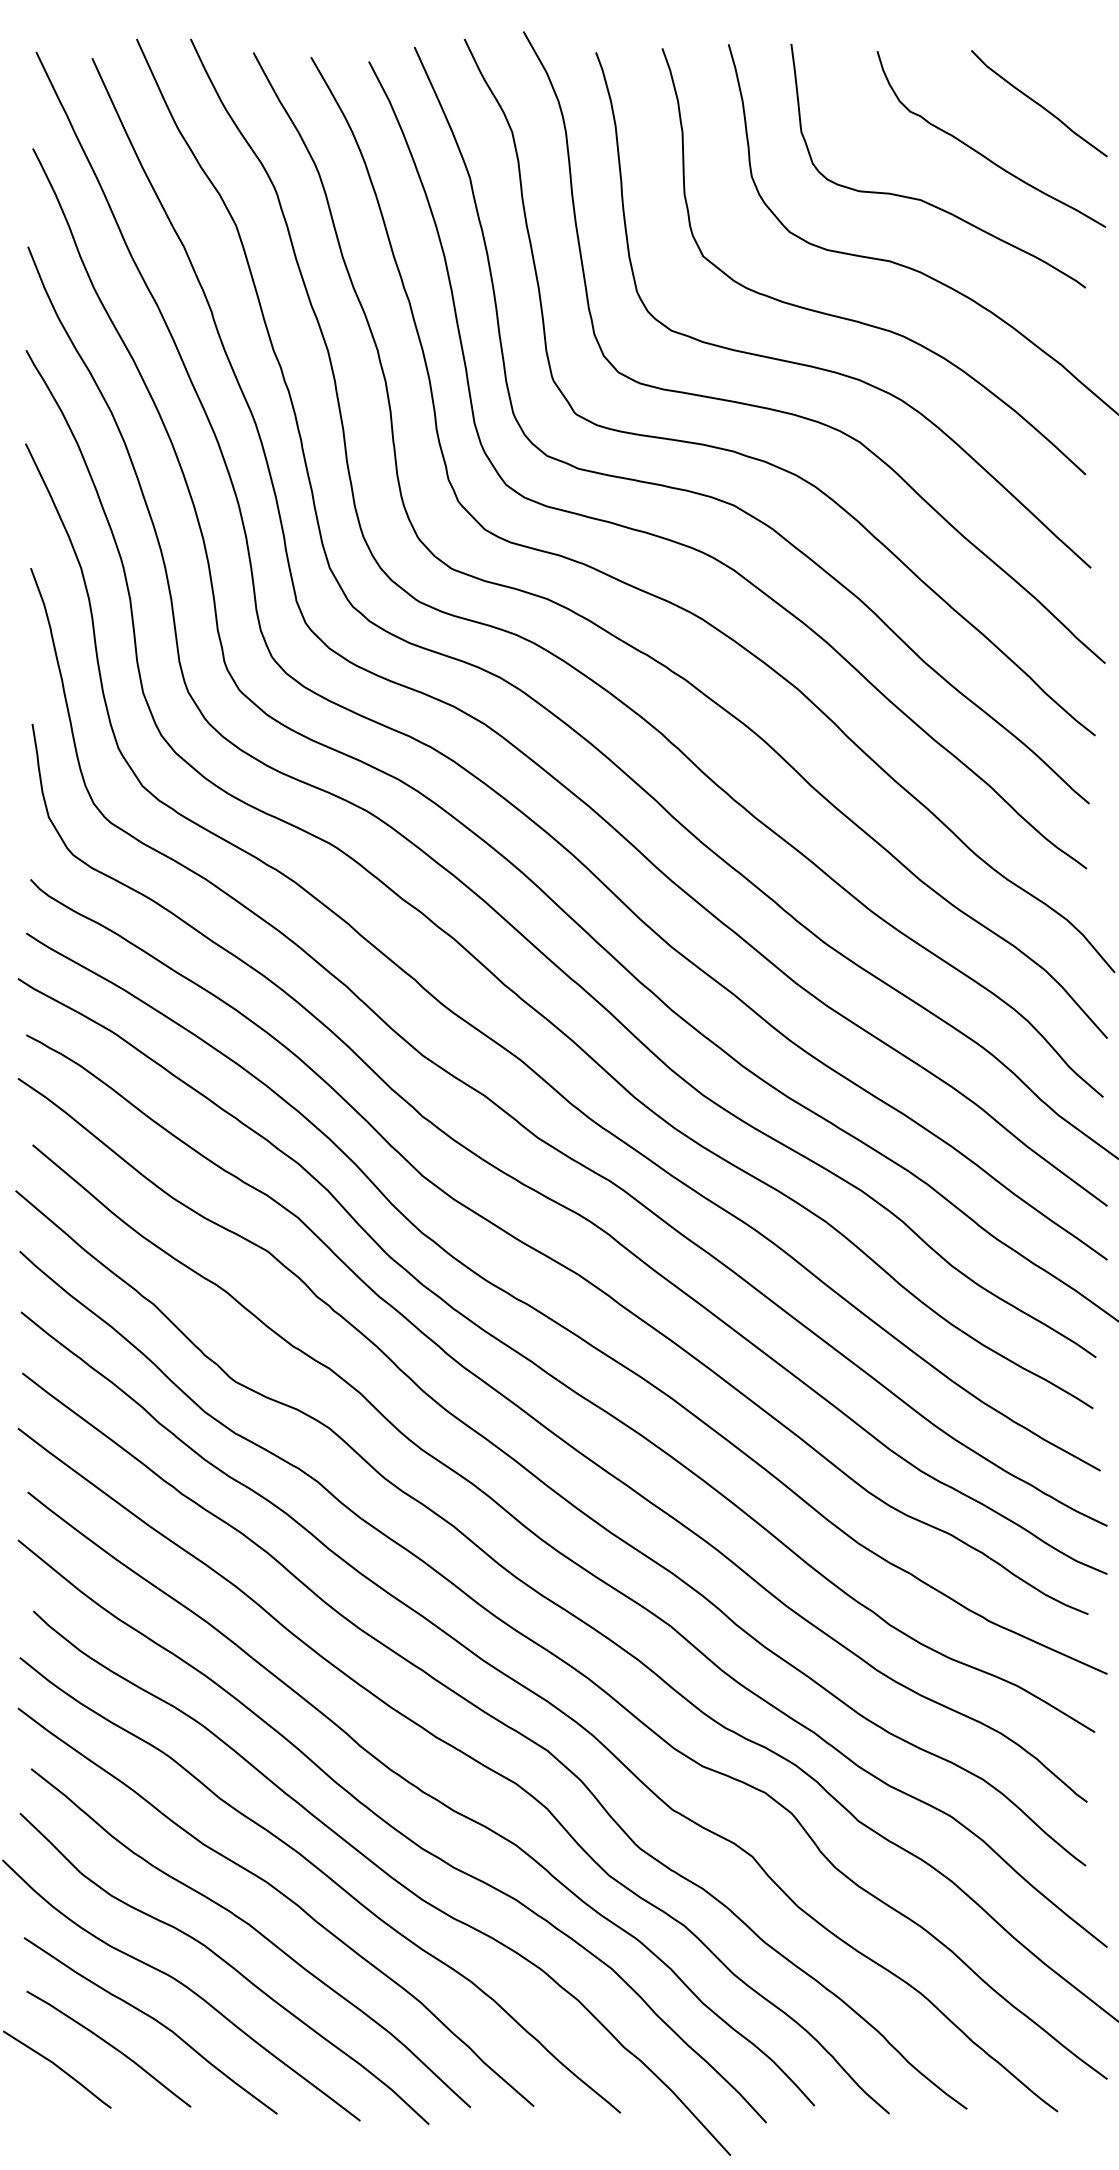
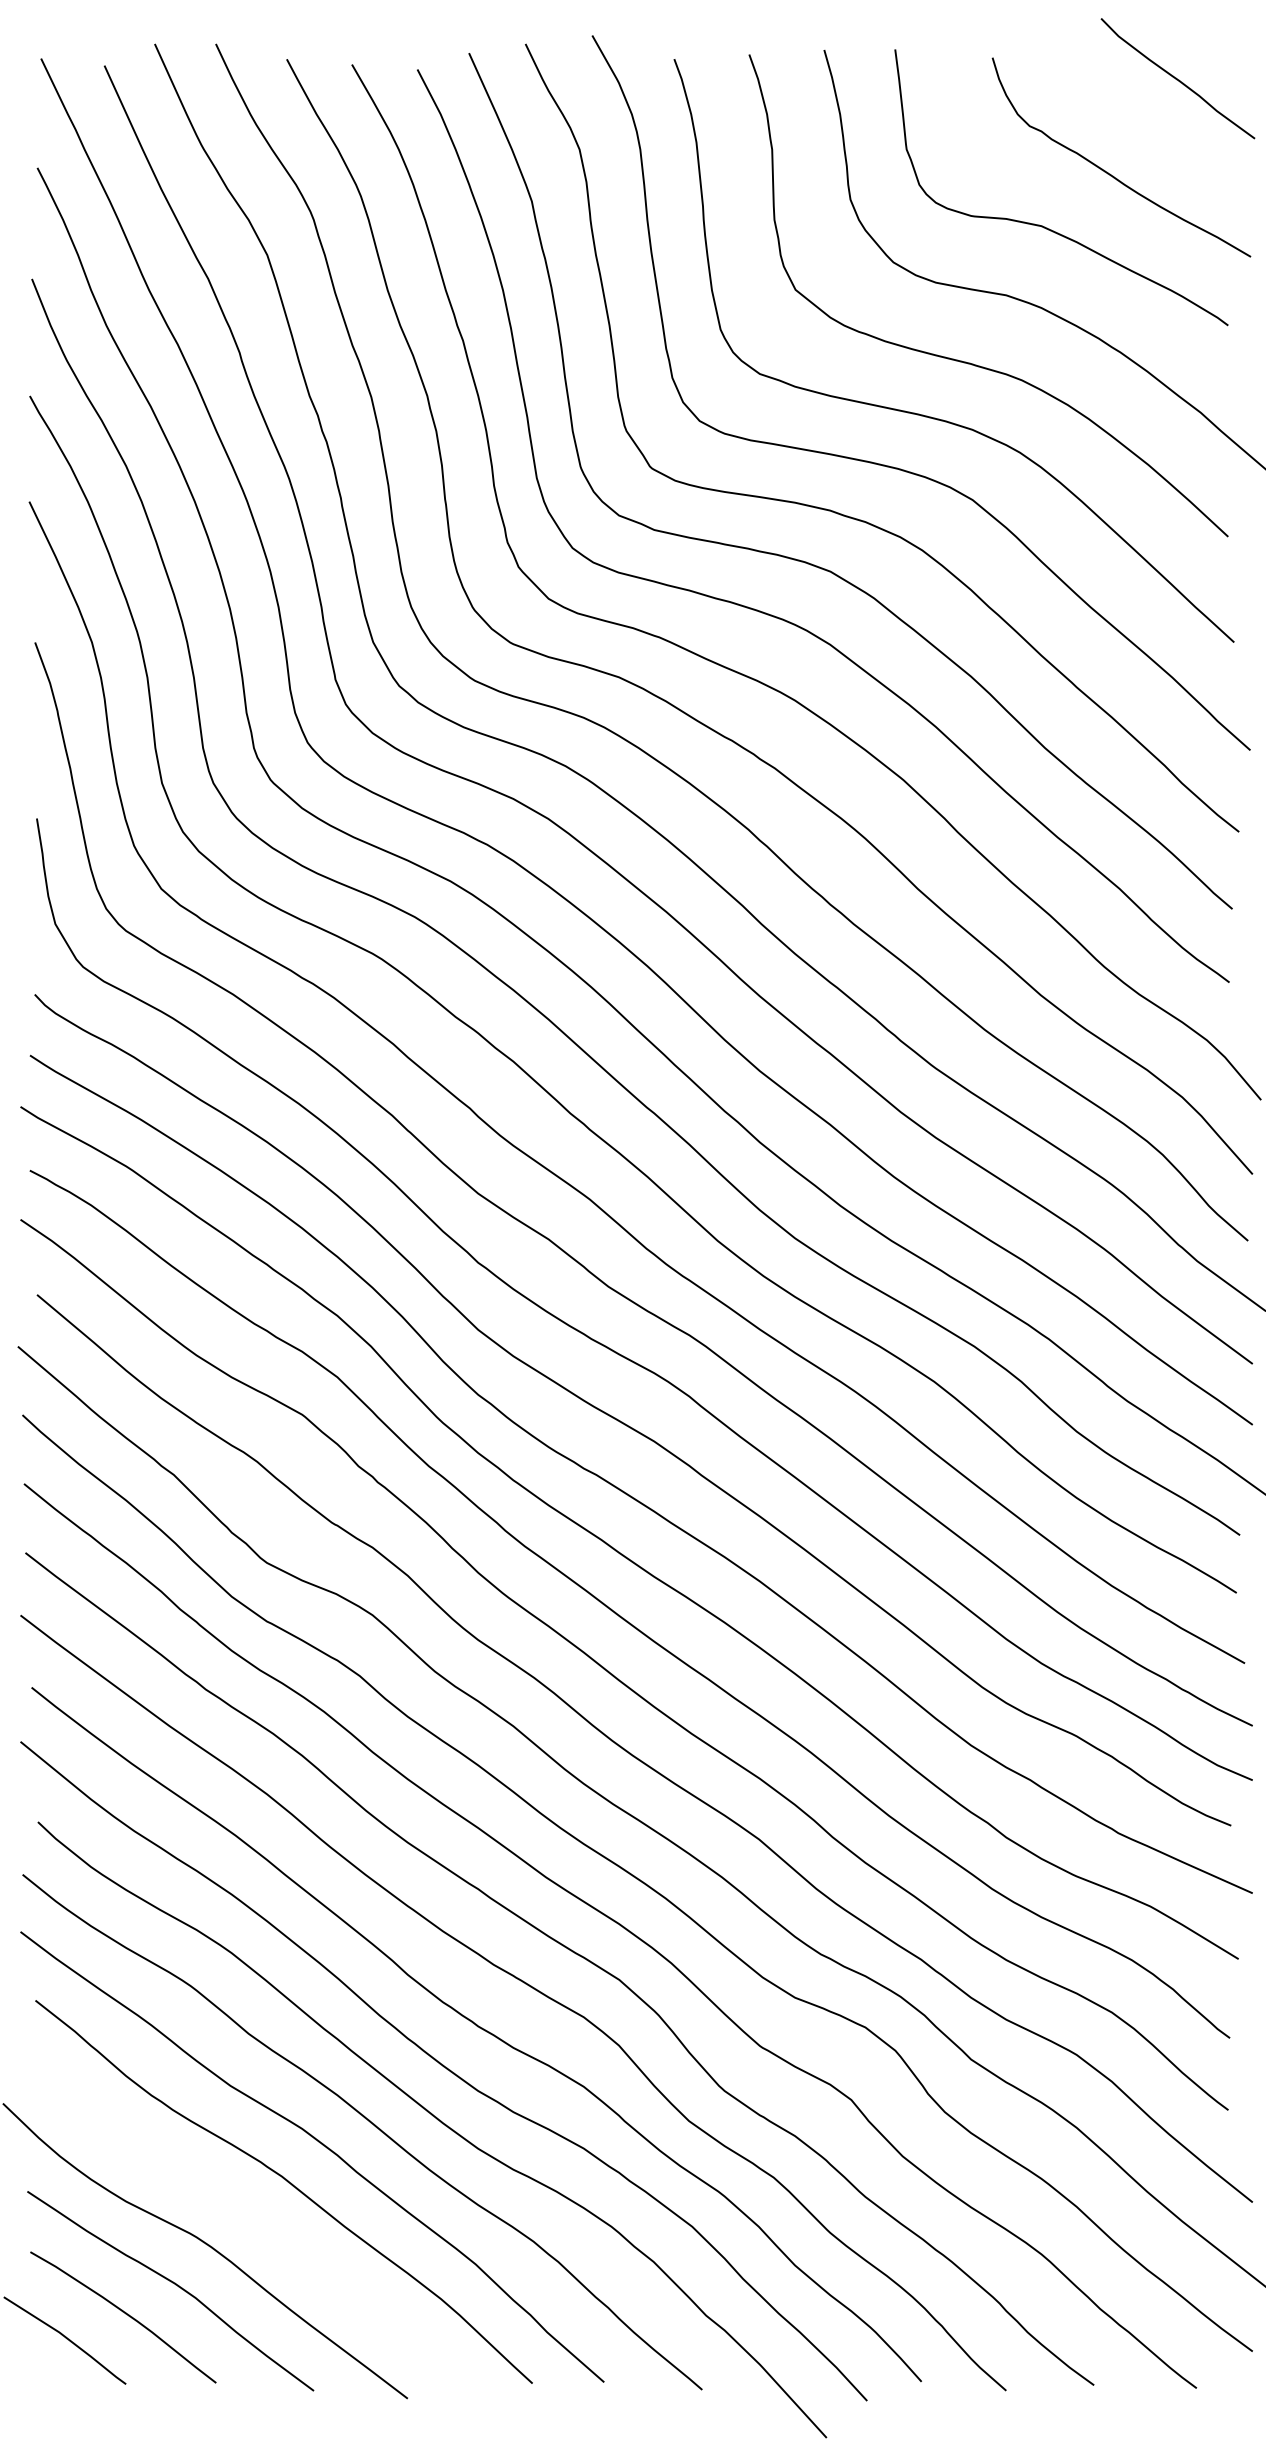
curve: (1039, 103) -> (1178, 78), moved
curve: (227, 1964) -> (257, 2221), removed

